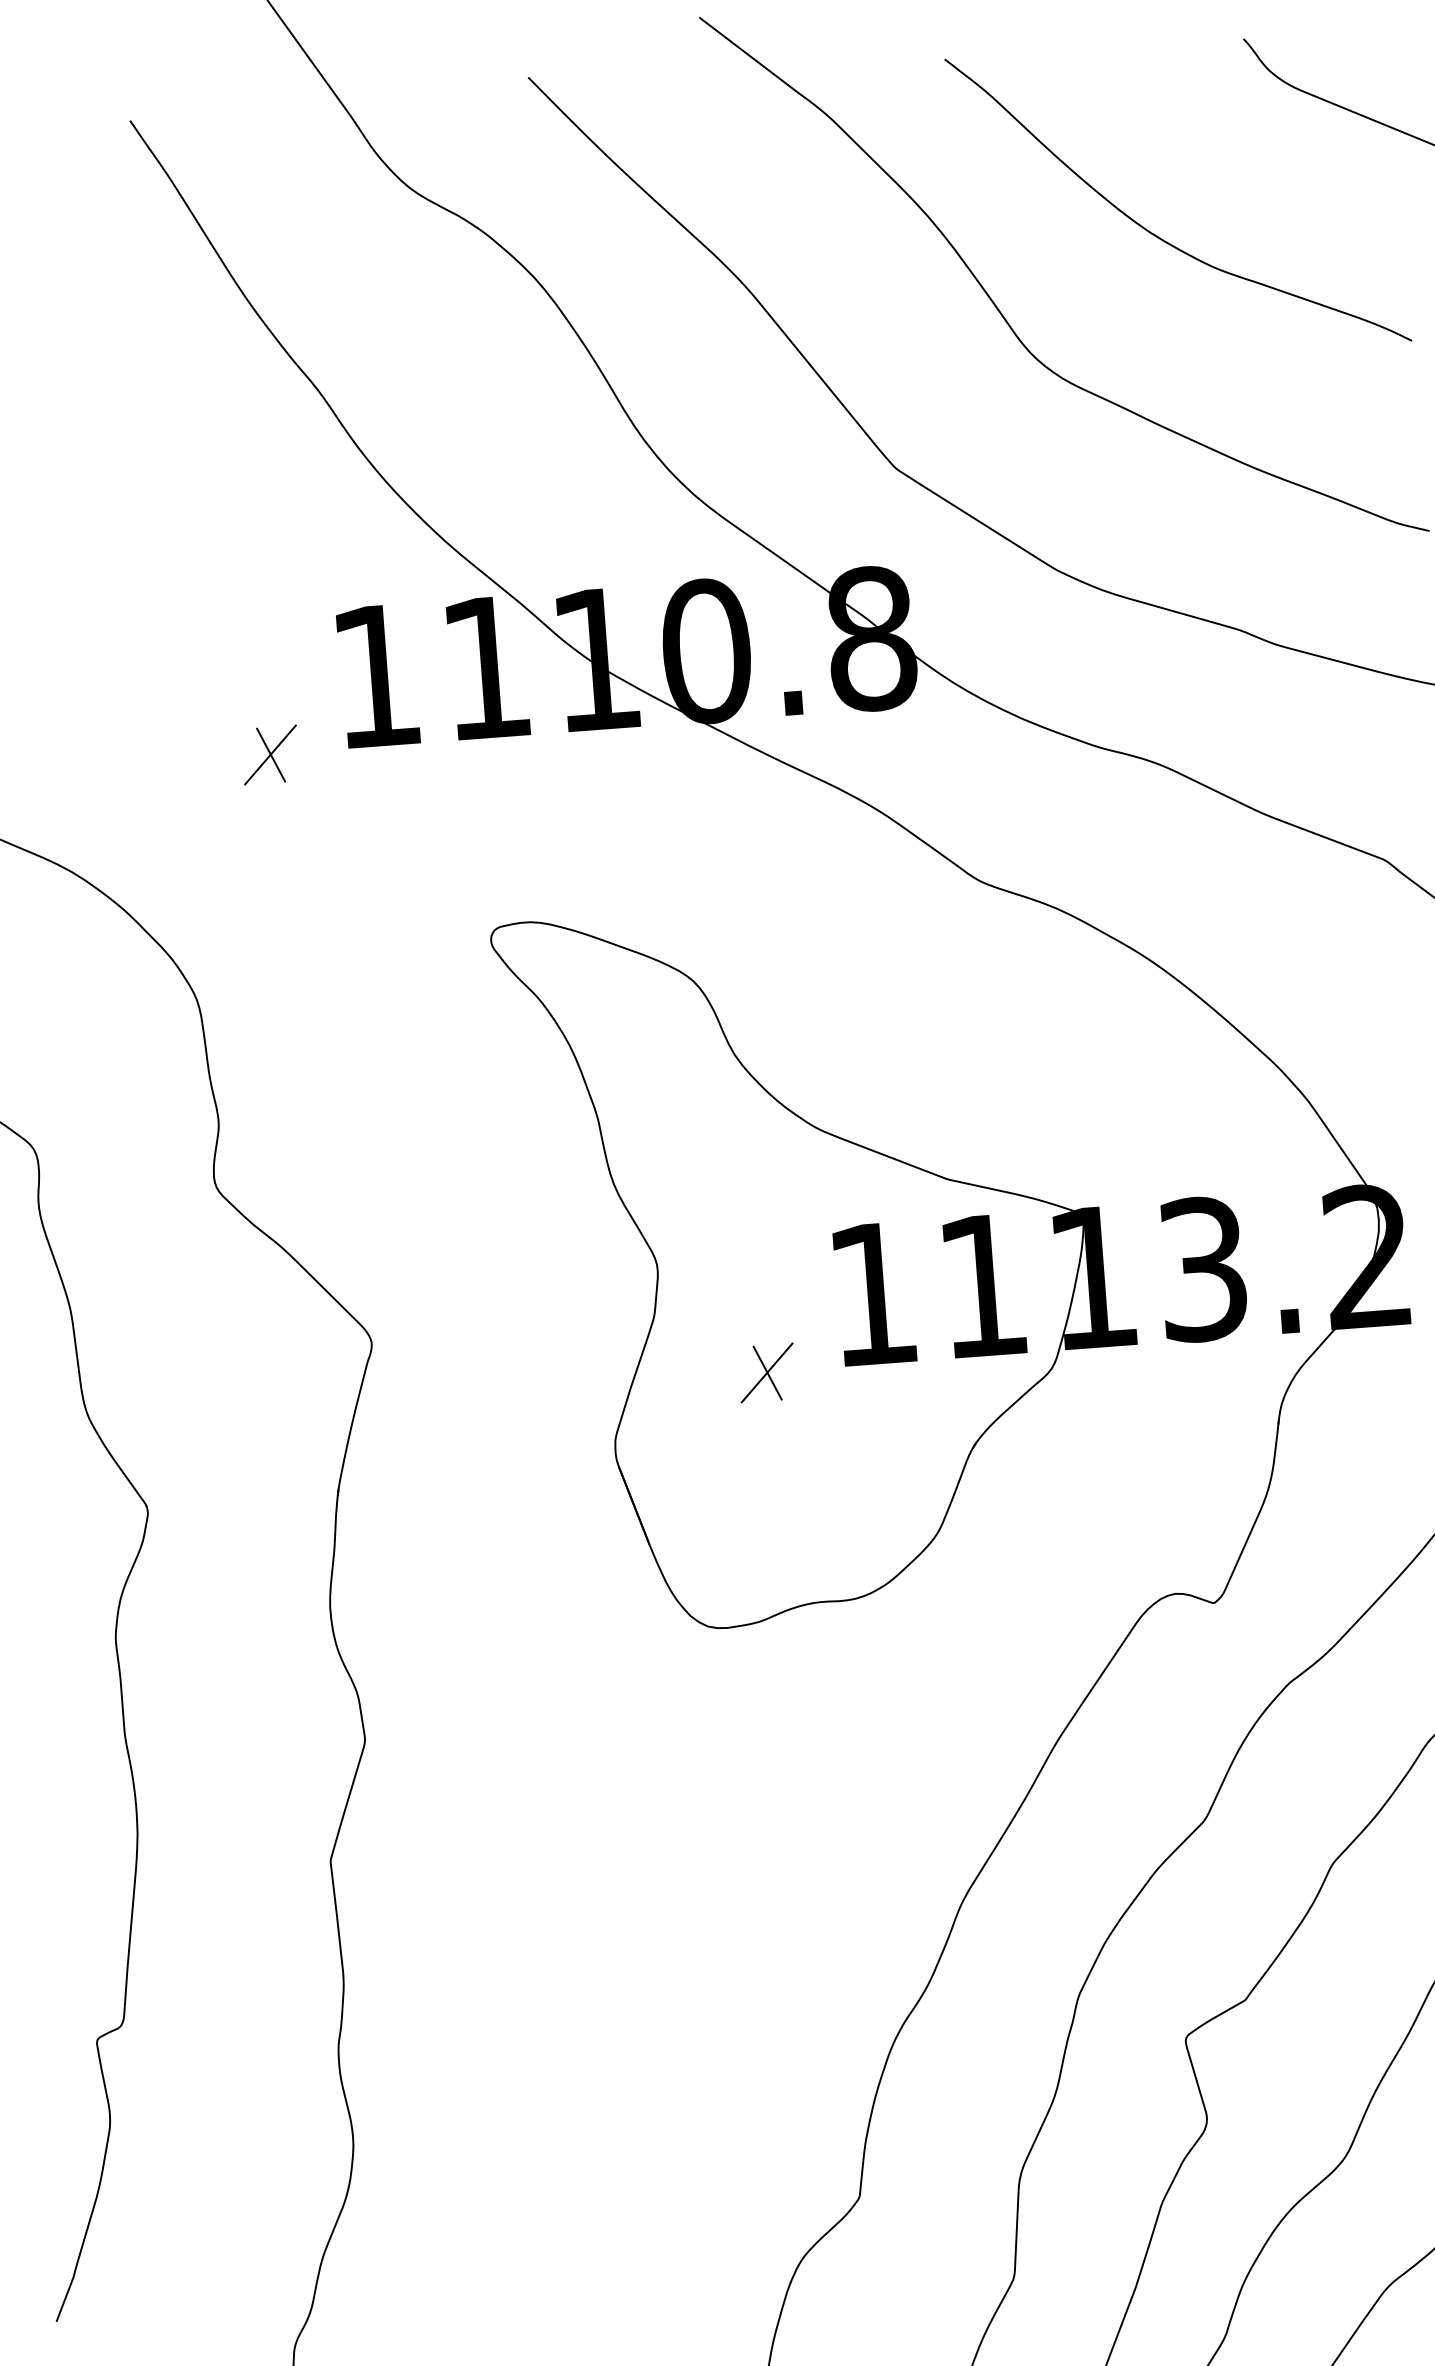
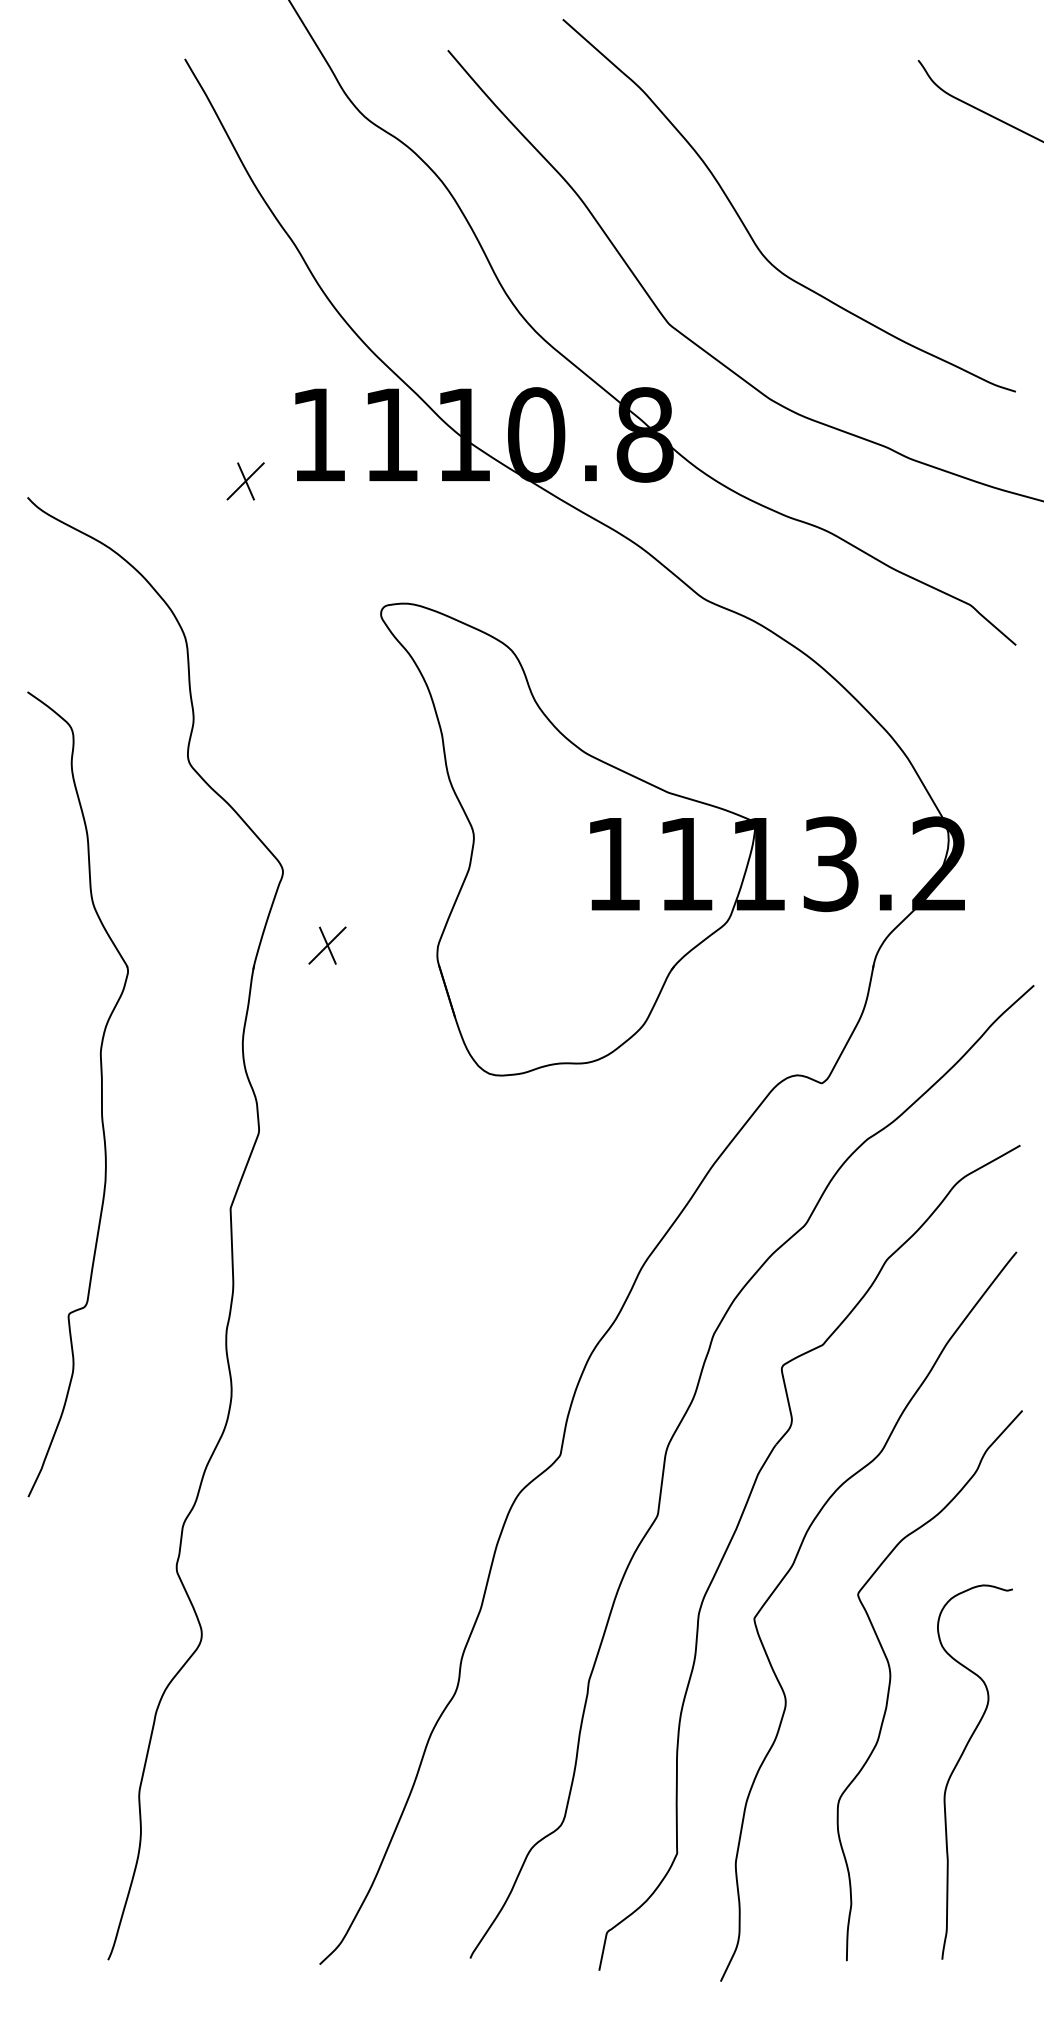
curve: (1157, 234) -> (852, 184), removed
part: (767, 1372) -> (327, 945), moved

